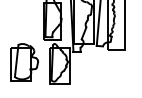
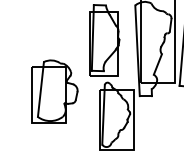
part: (24, 62) -> (54, 92), moved

